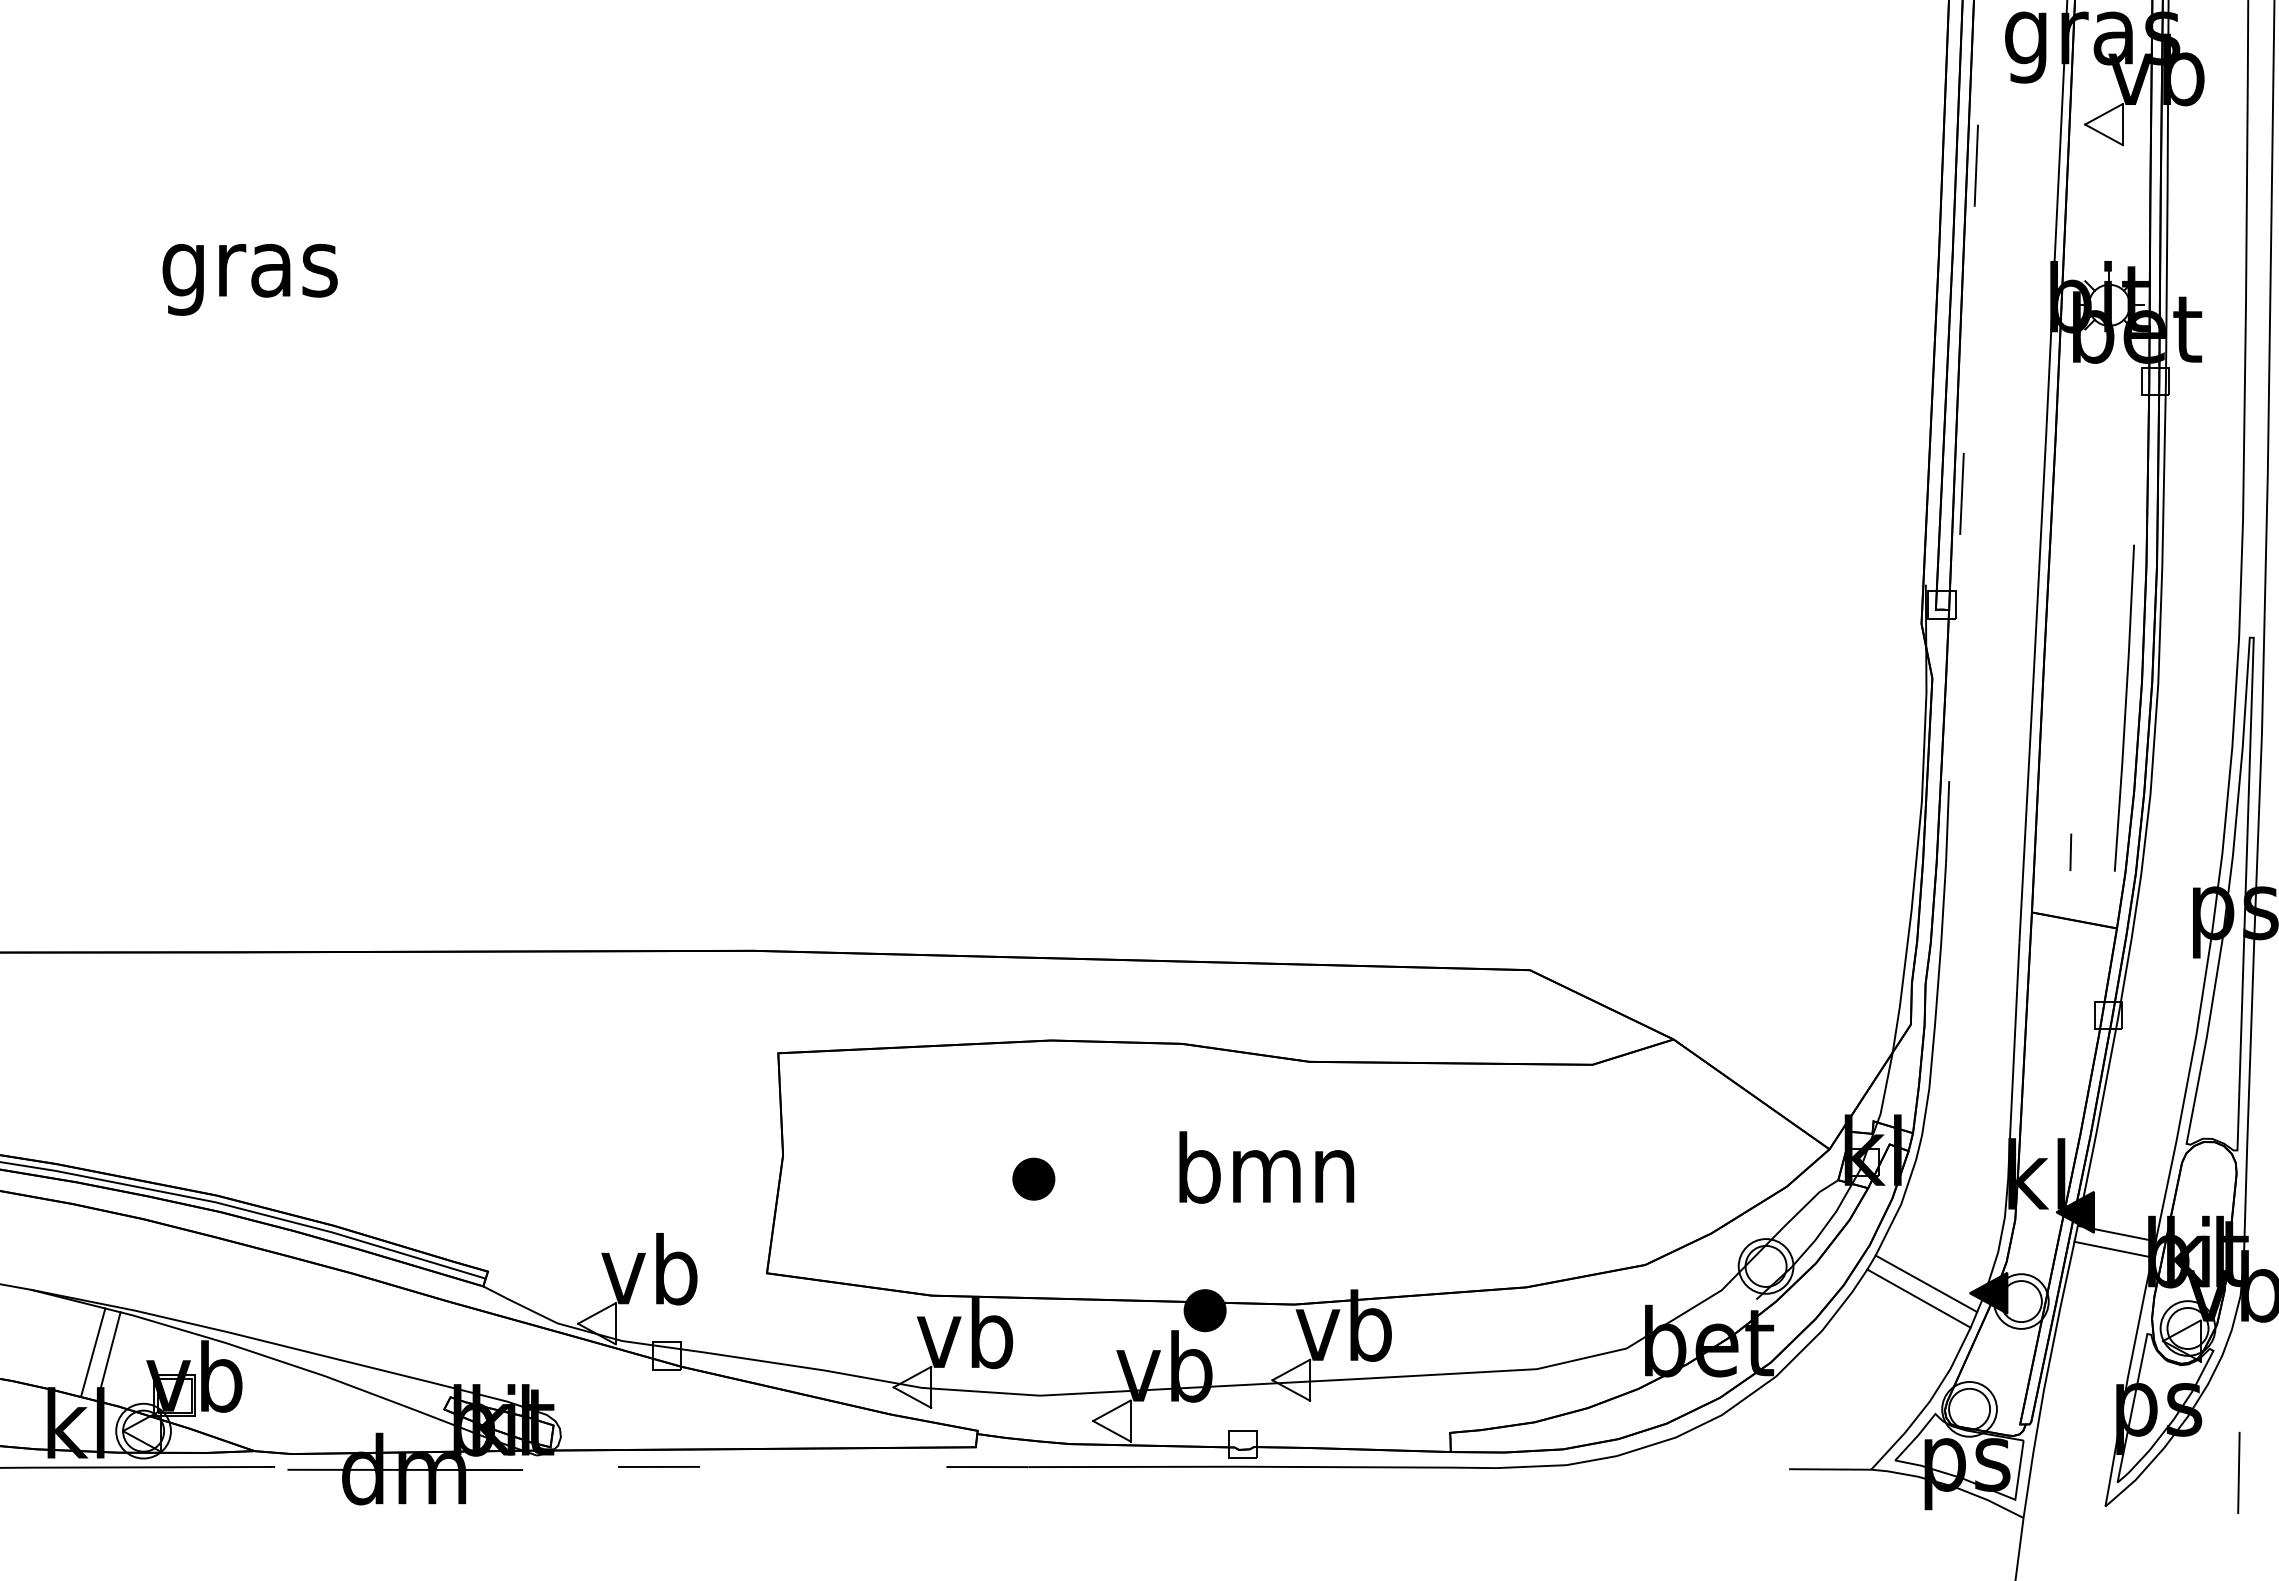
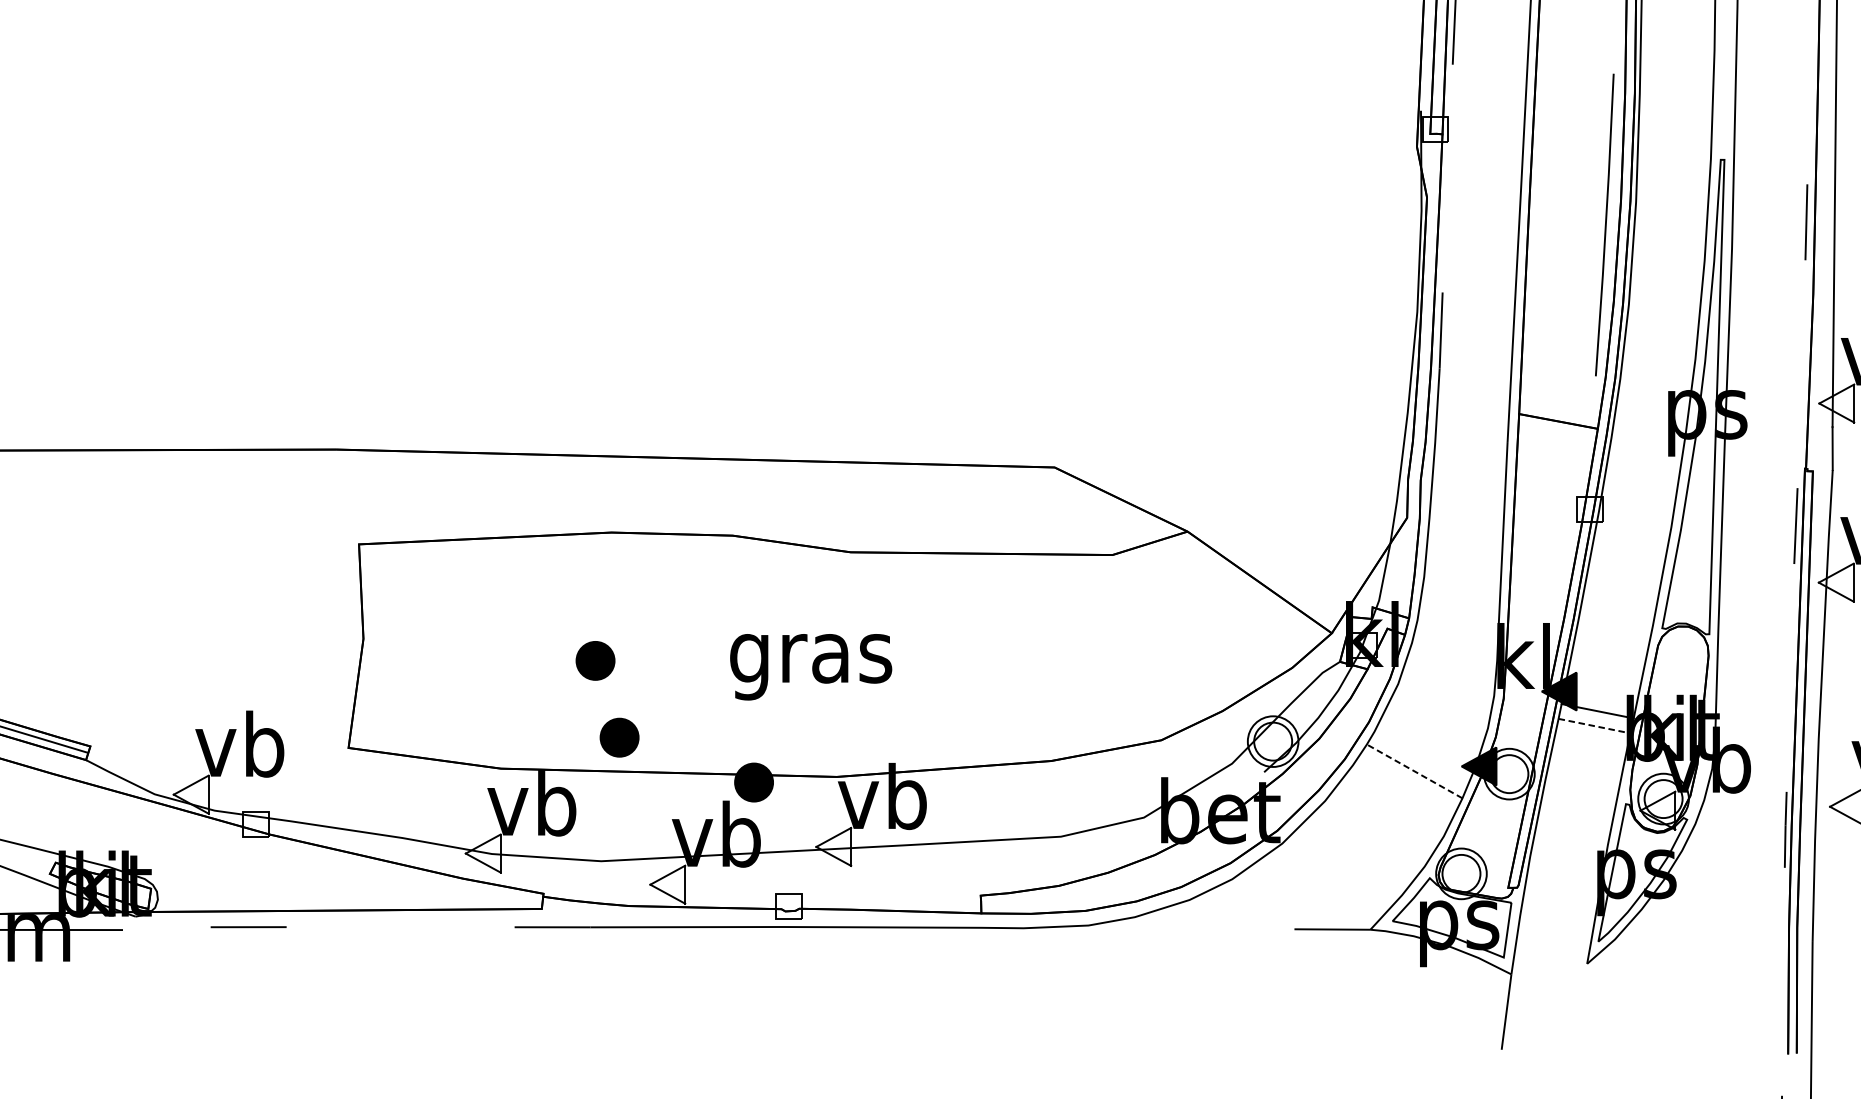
line: (2070, 852) -> (1554, 358), removed
text: (1266, 1176) -> (810, 658), bmn -> gras
line: (2113, 1249) -> (1594, 725), solid -> dashed
part: (1059, 1261) -> (619, 737), added
line: (1926, 1283) -> (1421, 757), removed
line: (1918, 1298) -> (1414, 771), solid -> dashed
line: (2238, 1472) -> (1710, 932), removed

